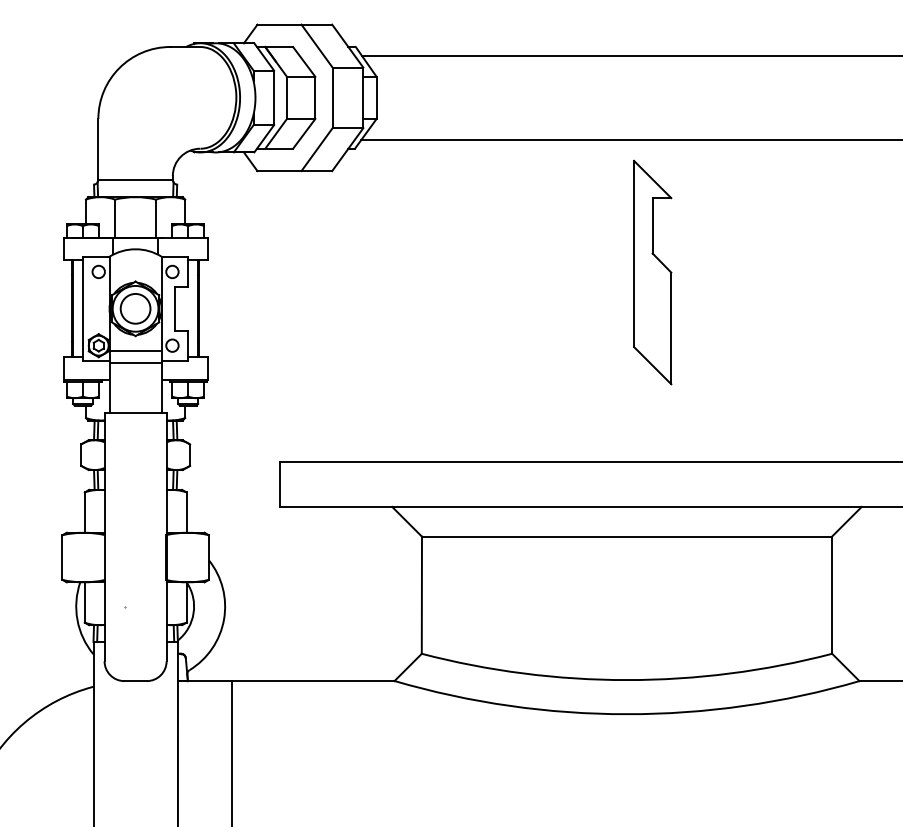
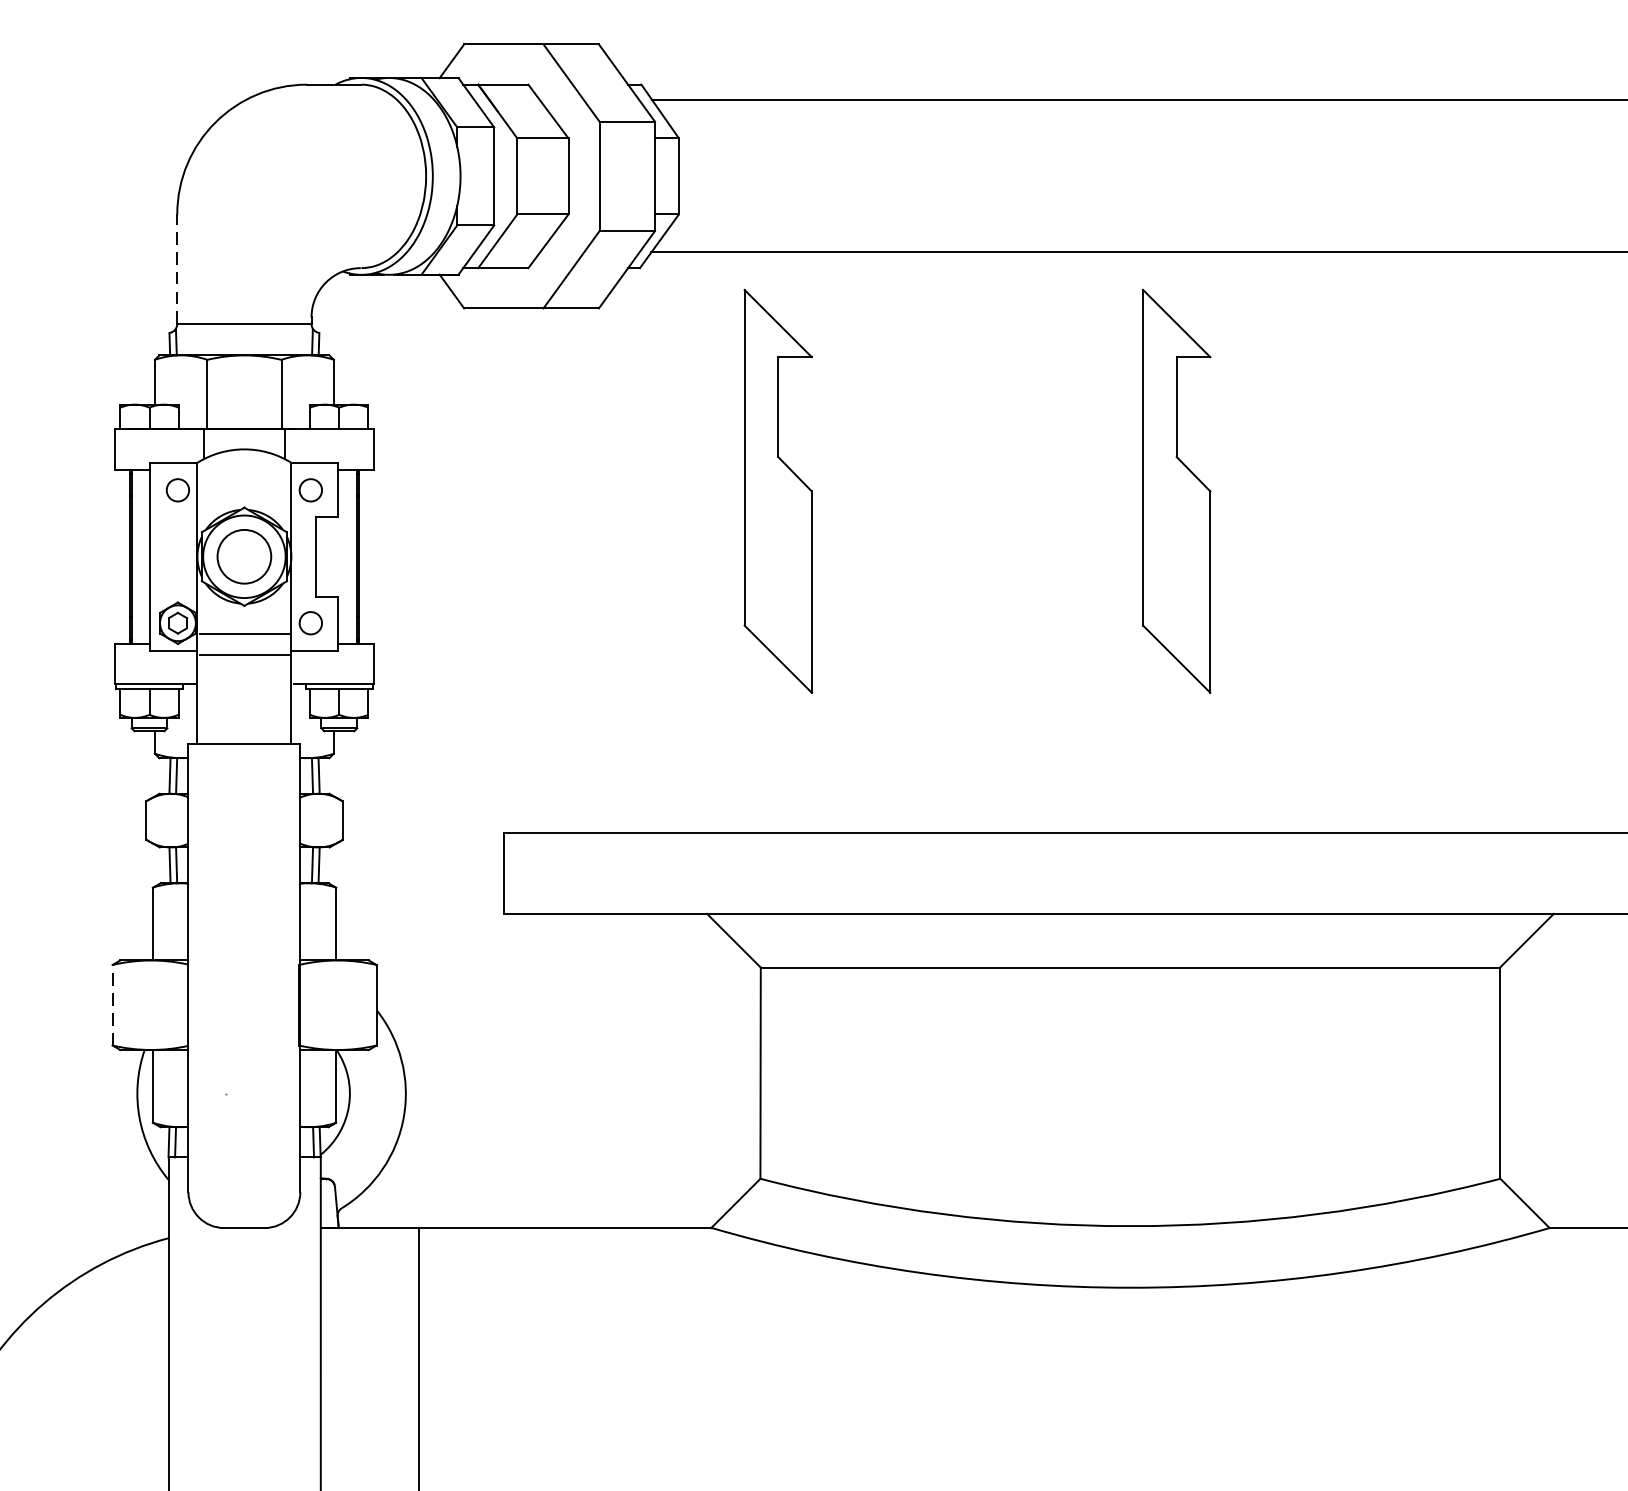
line: (98, 148) -> (177, 267), solid -> dashed
part: (431, 272) -> (777, 491), added
line: (62, 557) -> (112, 1005), solid -> dashed

